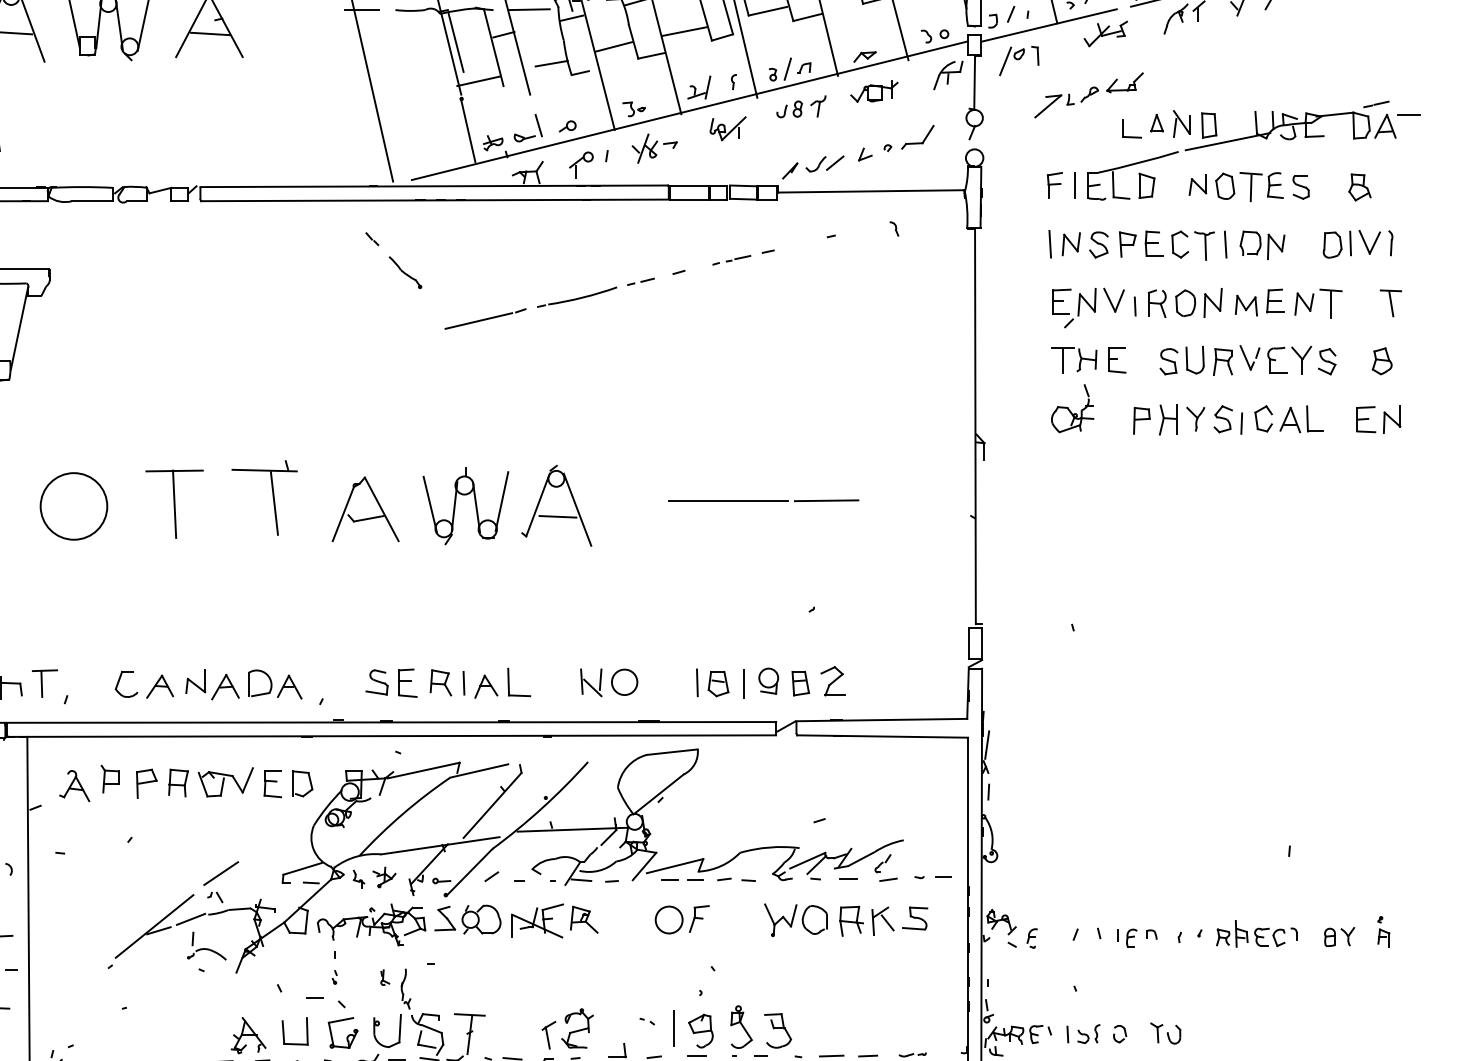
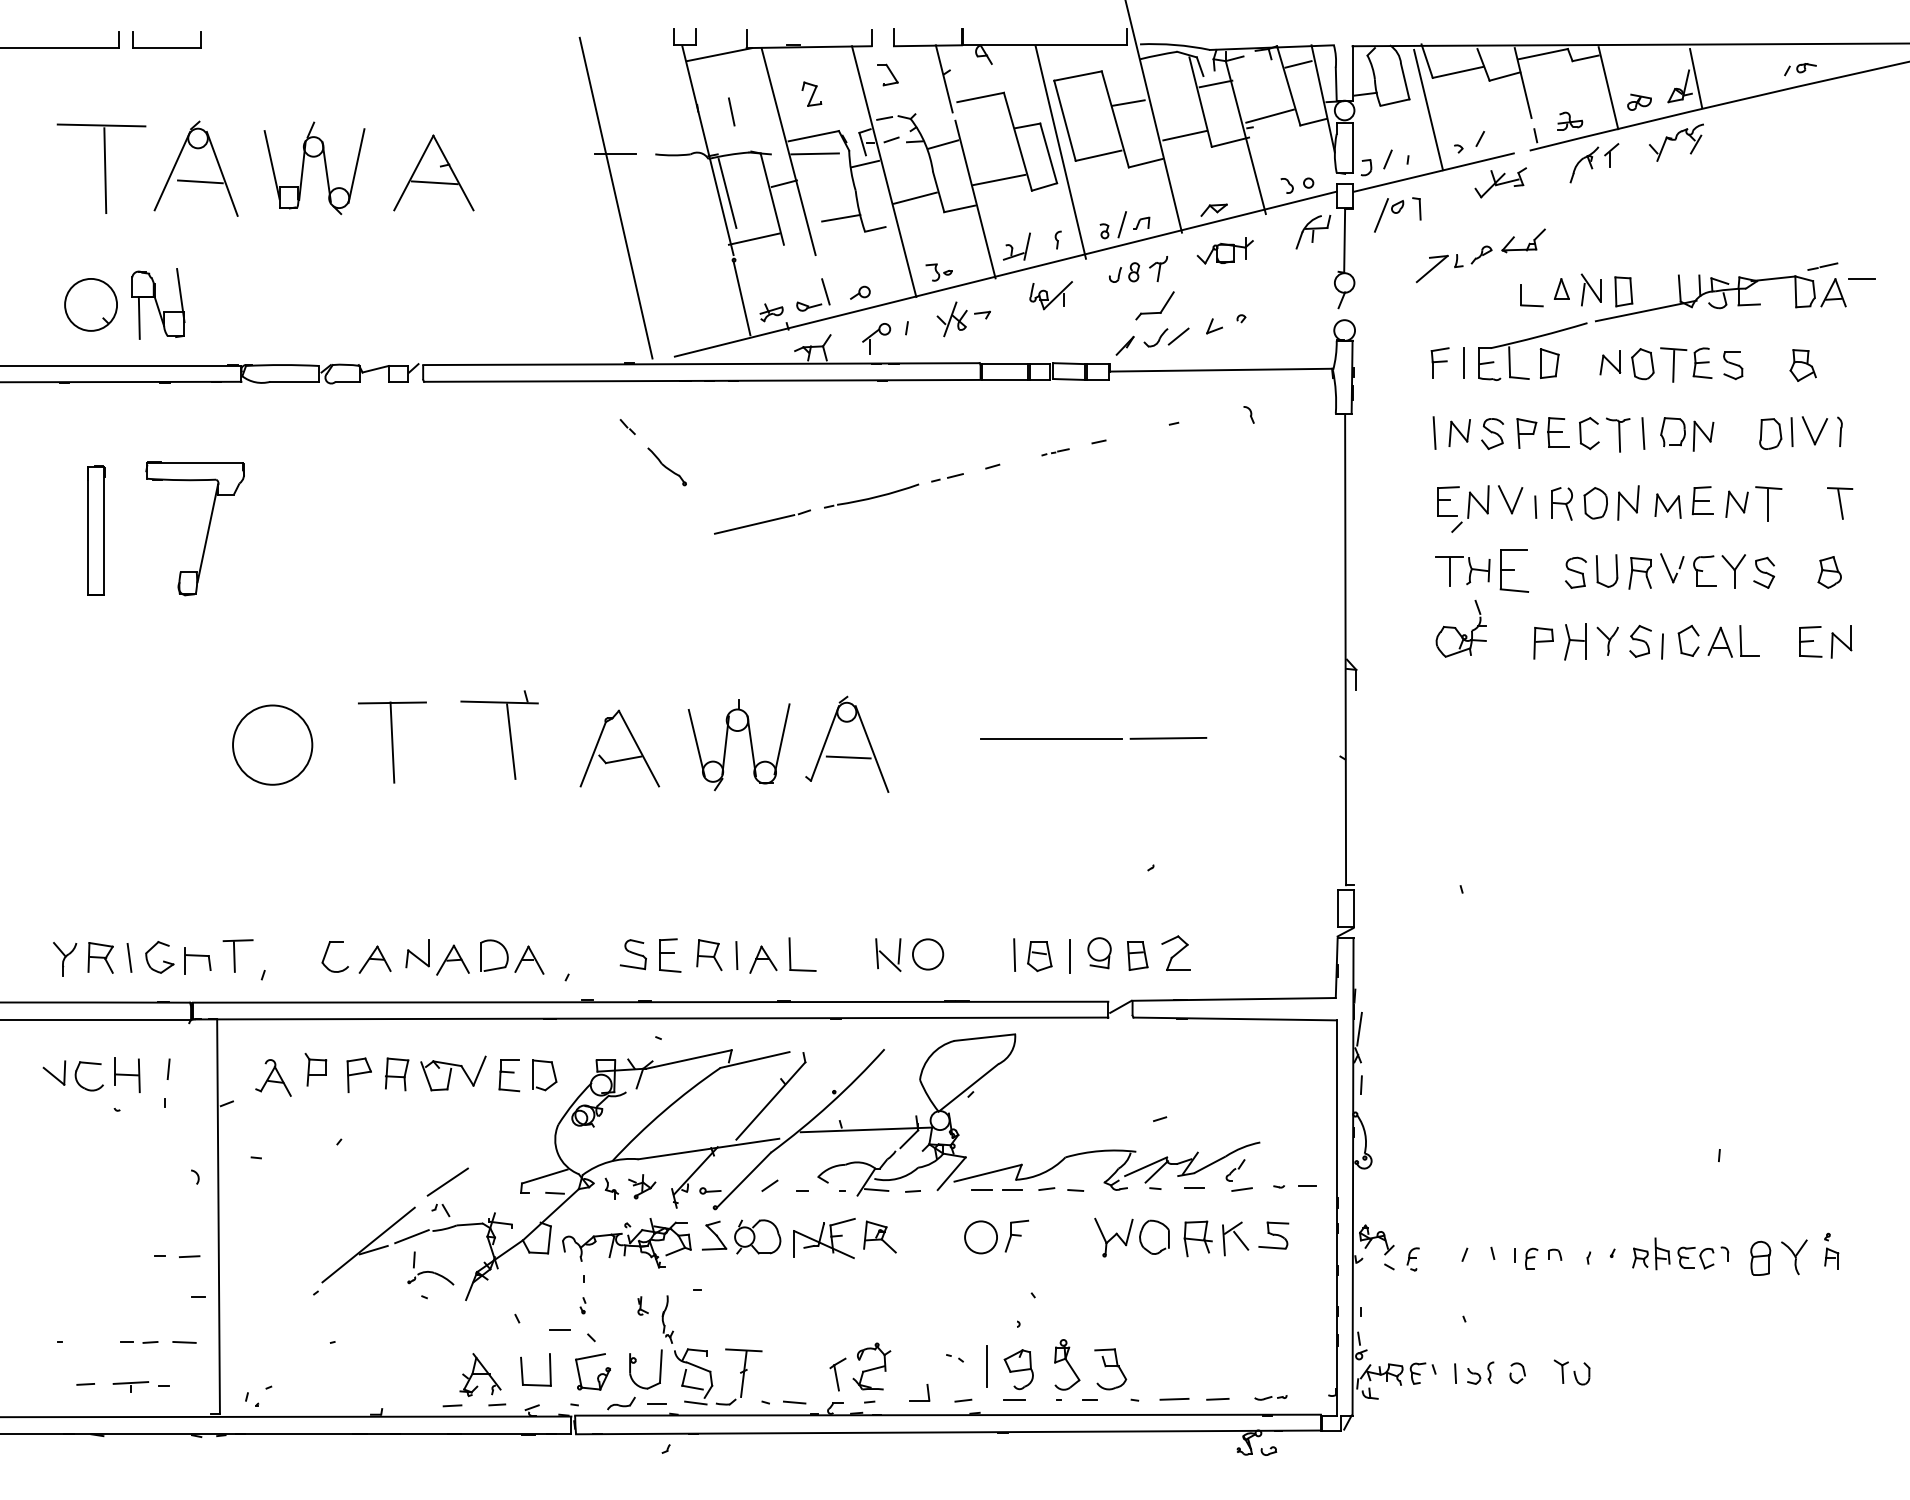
part: (917, 142) -> (1154, 312), moved
part: (731, 260) -> (1055, 452), size x0.6
part: (1116, 359) -> (1513, 570), size x1.4
part: (1339, 936) -> (1778, 1257), size x1.6

